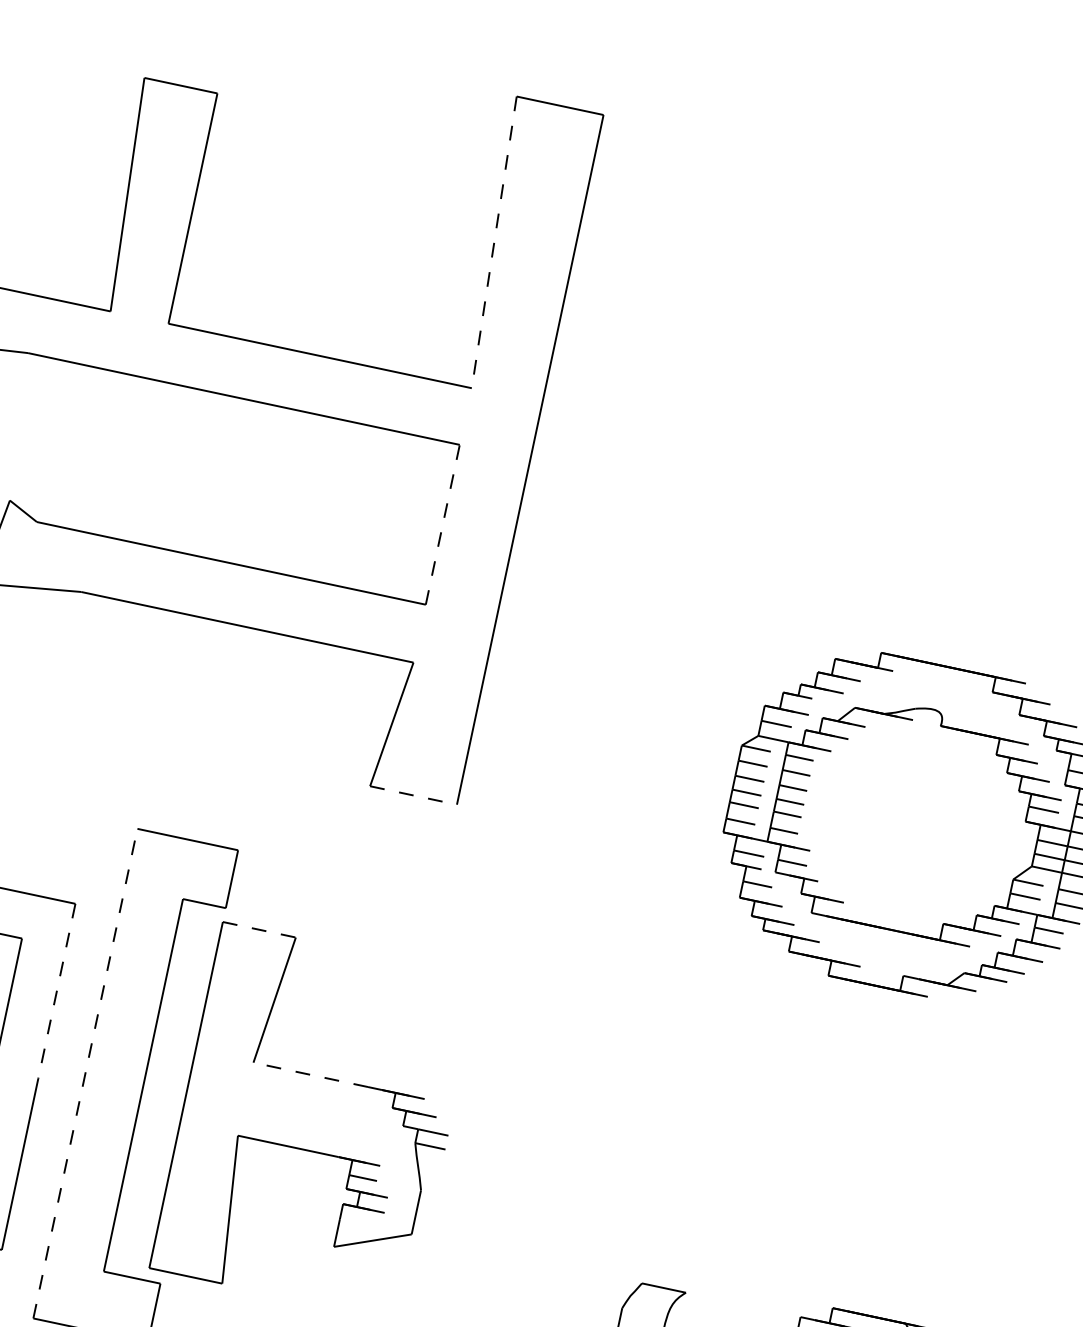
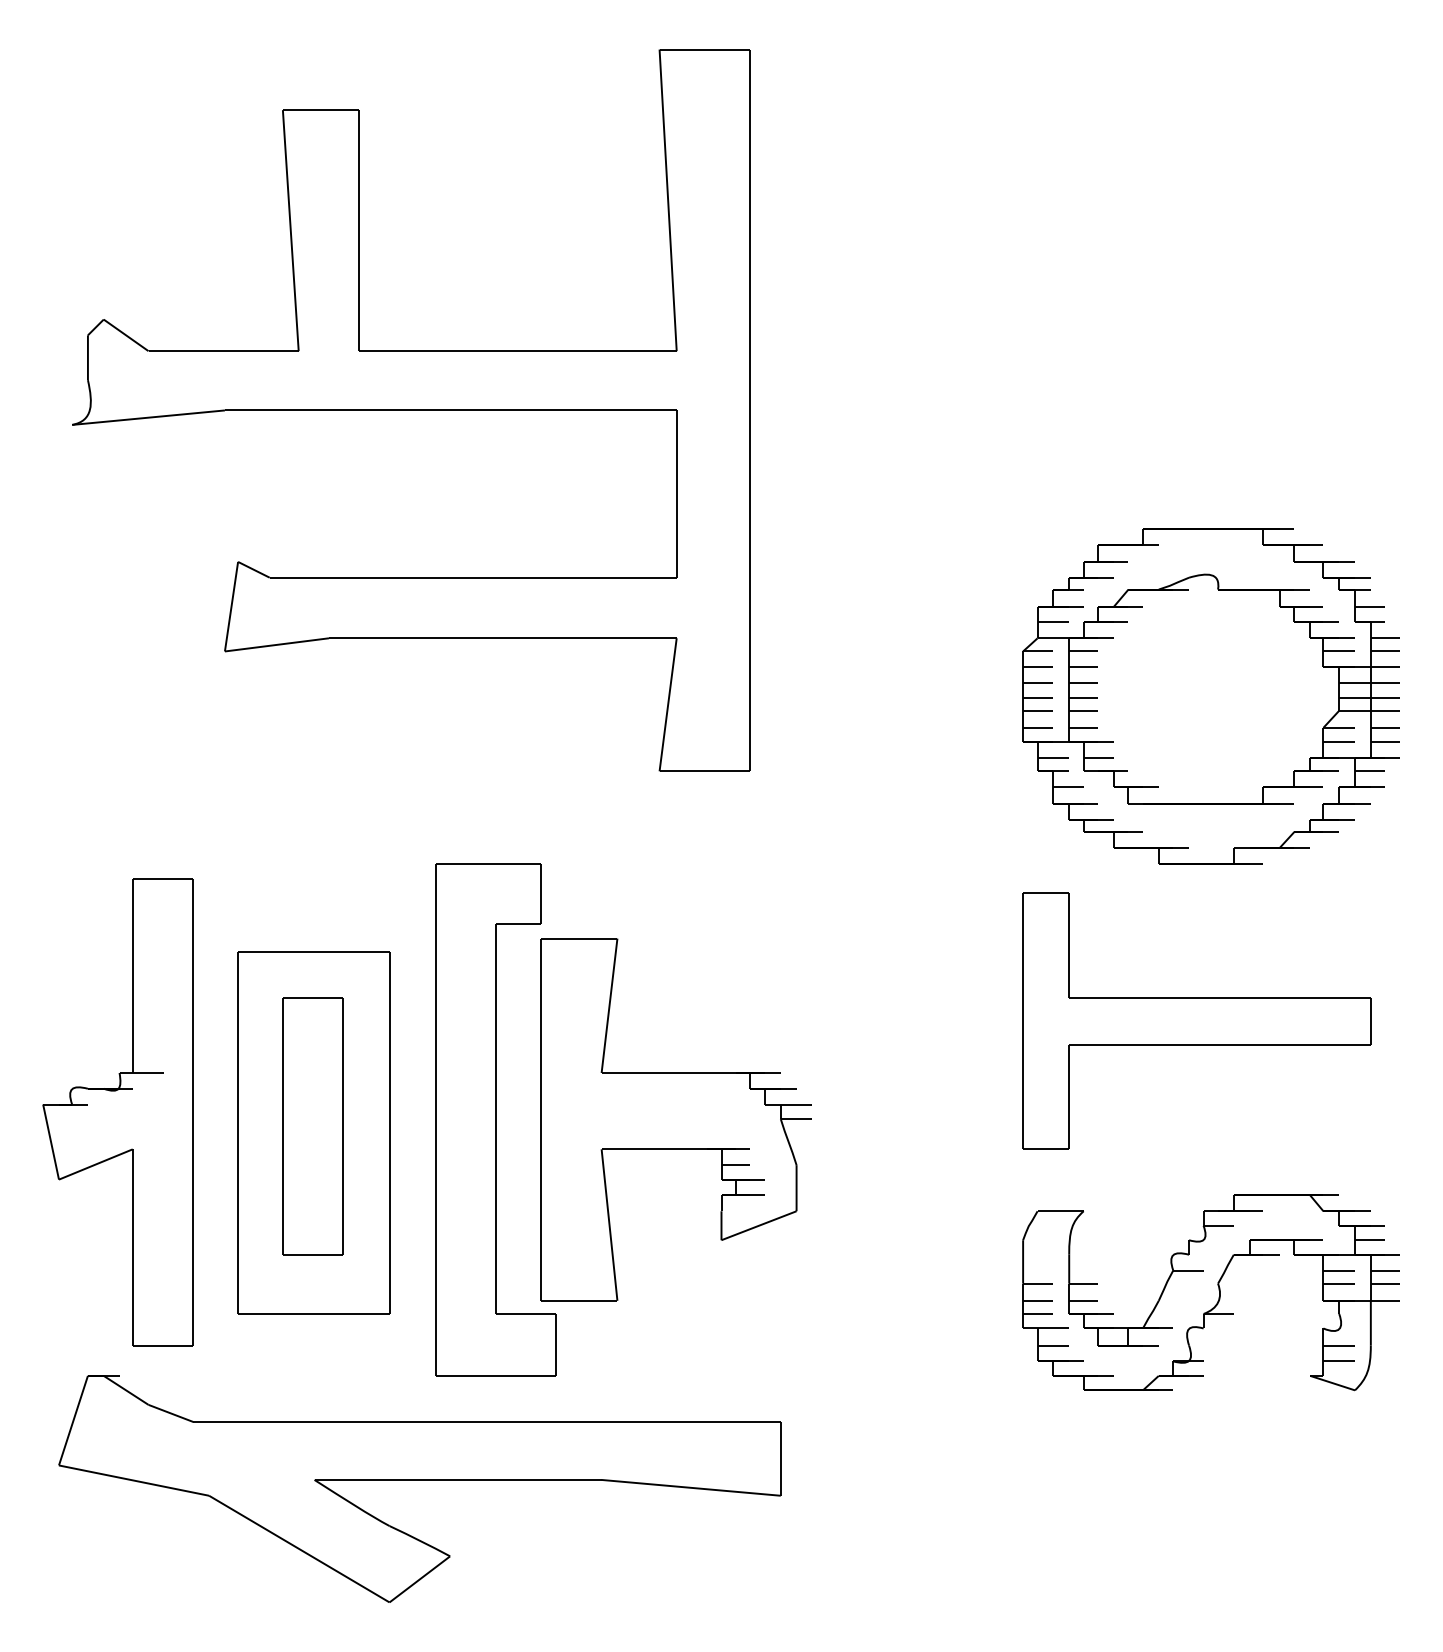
line: (494, 242) -> (668, 200), dashed -> solid
line: (442, 525) -> (676, 494), dashed -> solid
line: (413, 795) -> (705, 771), dashed -> solid
line: (259, 929) -> (579, 938), dashed -> solid
line: (56, 991) -> (389, 1043), dashed -> solid
line: (85, 1073) -> (435, 1119), dashed -> solid
line: (310, 1074) -> (661, 1072), dashed -> solid
part: (832, 1133) -> (1196, 1020), added

